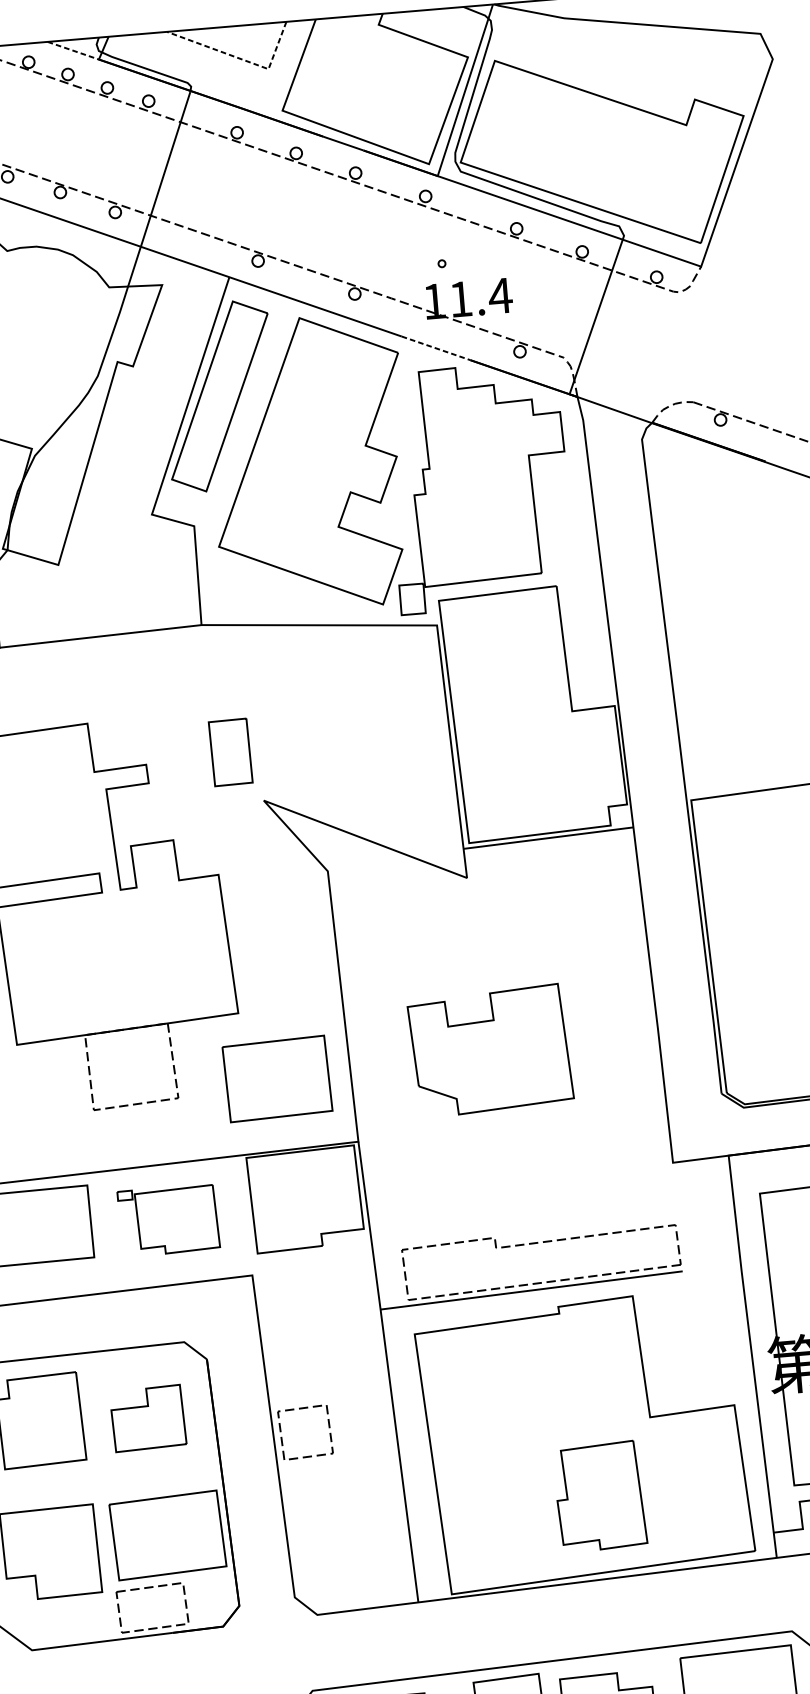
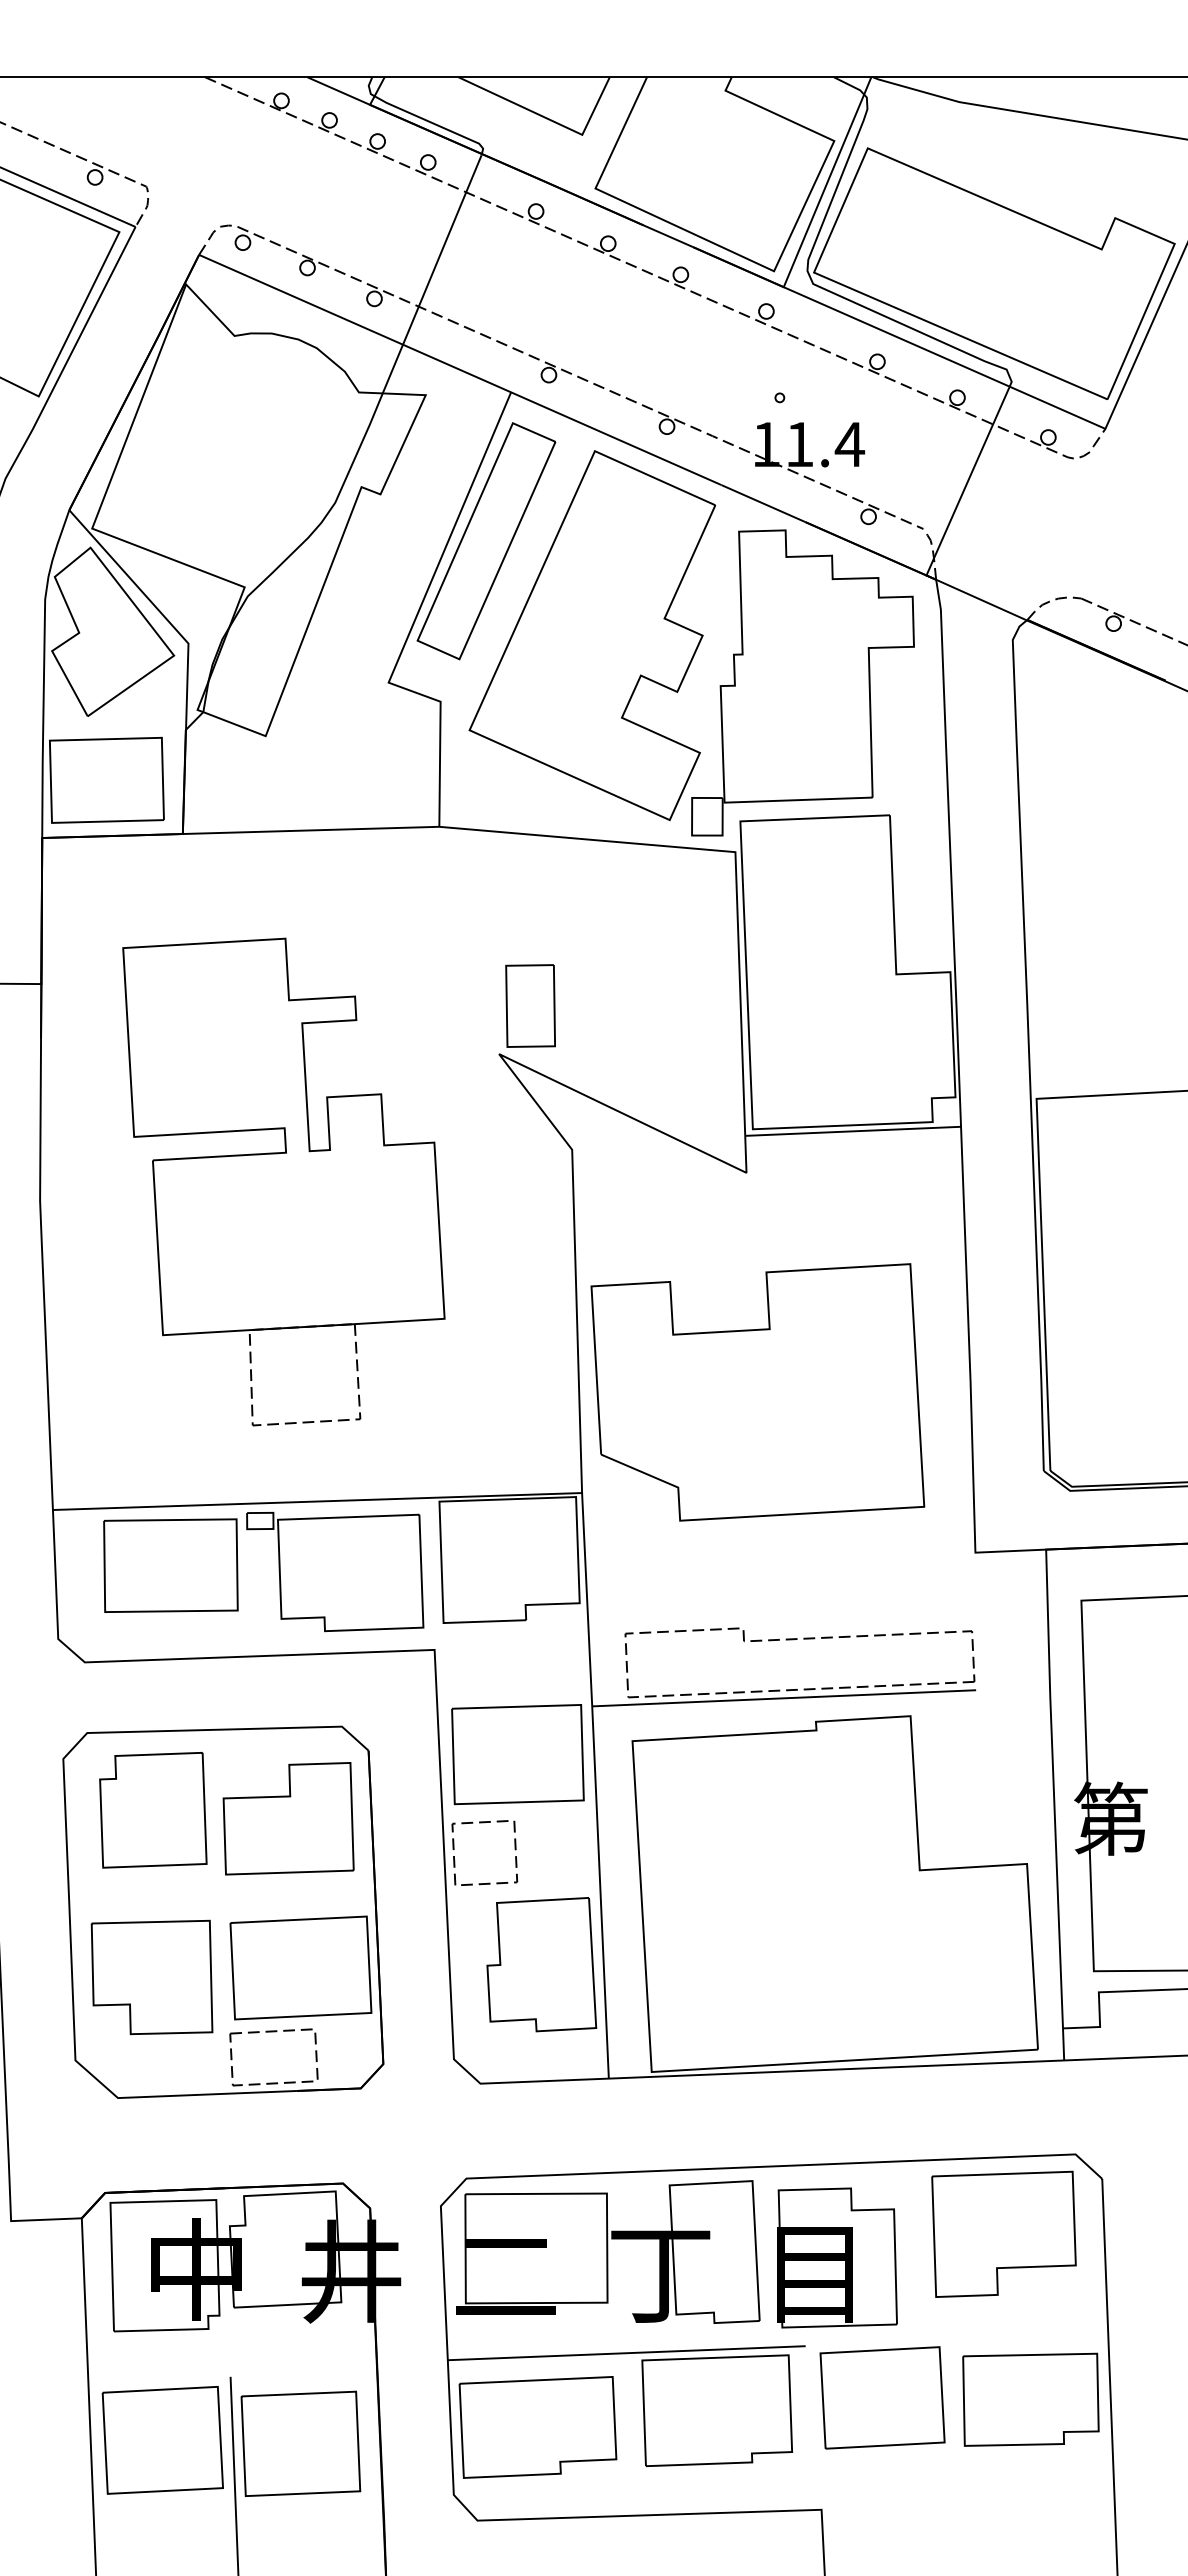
line: (73, 51) -> (339, 91), dashed -> solid
line: (241, 59) -> (549, 119), dashed -> solid
line: (436, 348) -> (763, 503), dashed -> solid
part: (230, 752) -> (530, 1005), moved
part: (490, 1050) -> (757, 1392), size x1.67
part: (277, 1078) -> (517, 1754), moved
part: (168, 1220) -> (335, 1571), size x1.43
part: (148, 1418) -> (288, 1818), size x1.43
part: (600, 1496) -> (541, 1964), moved

